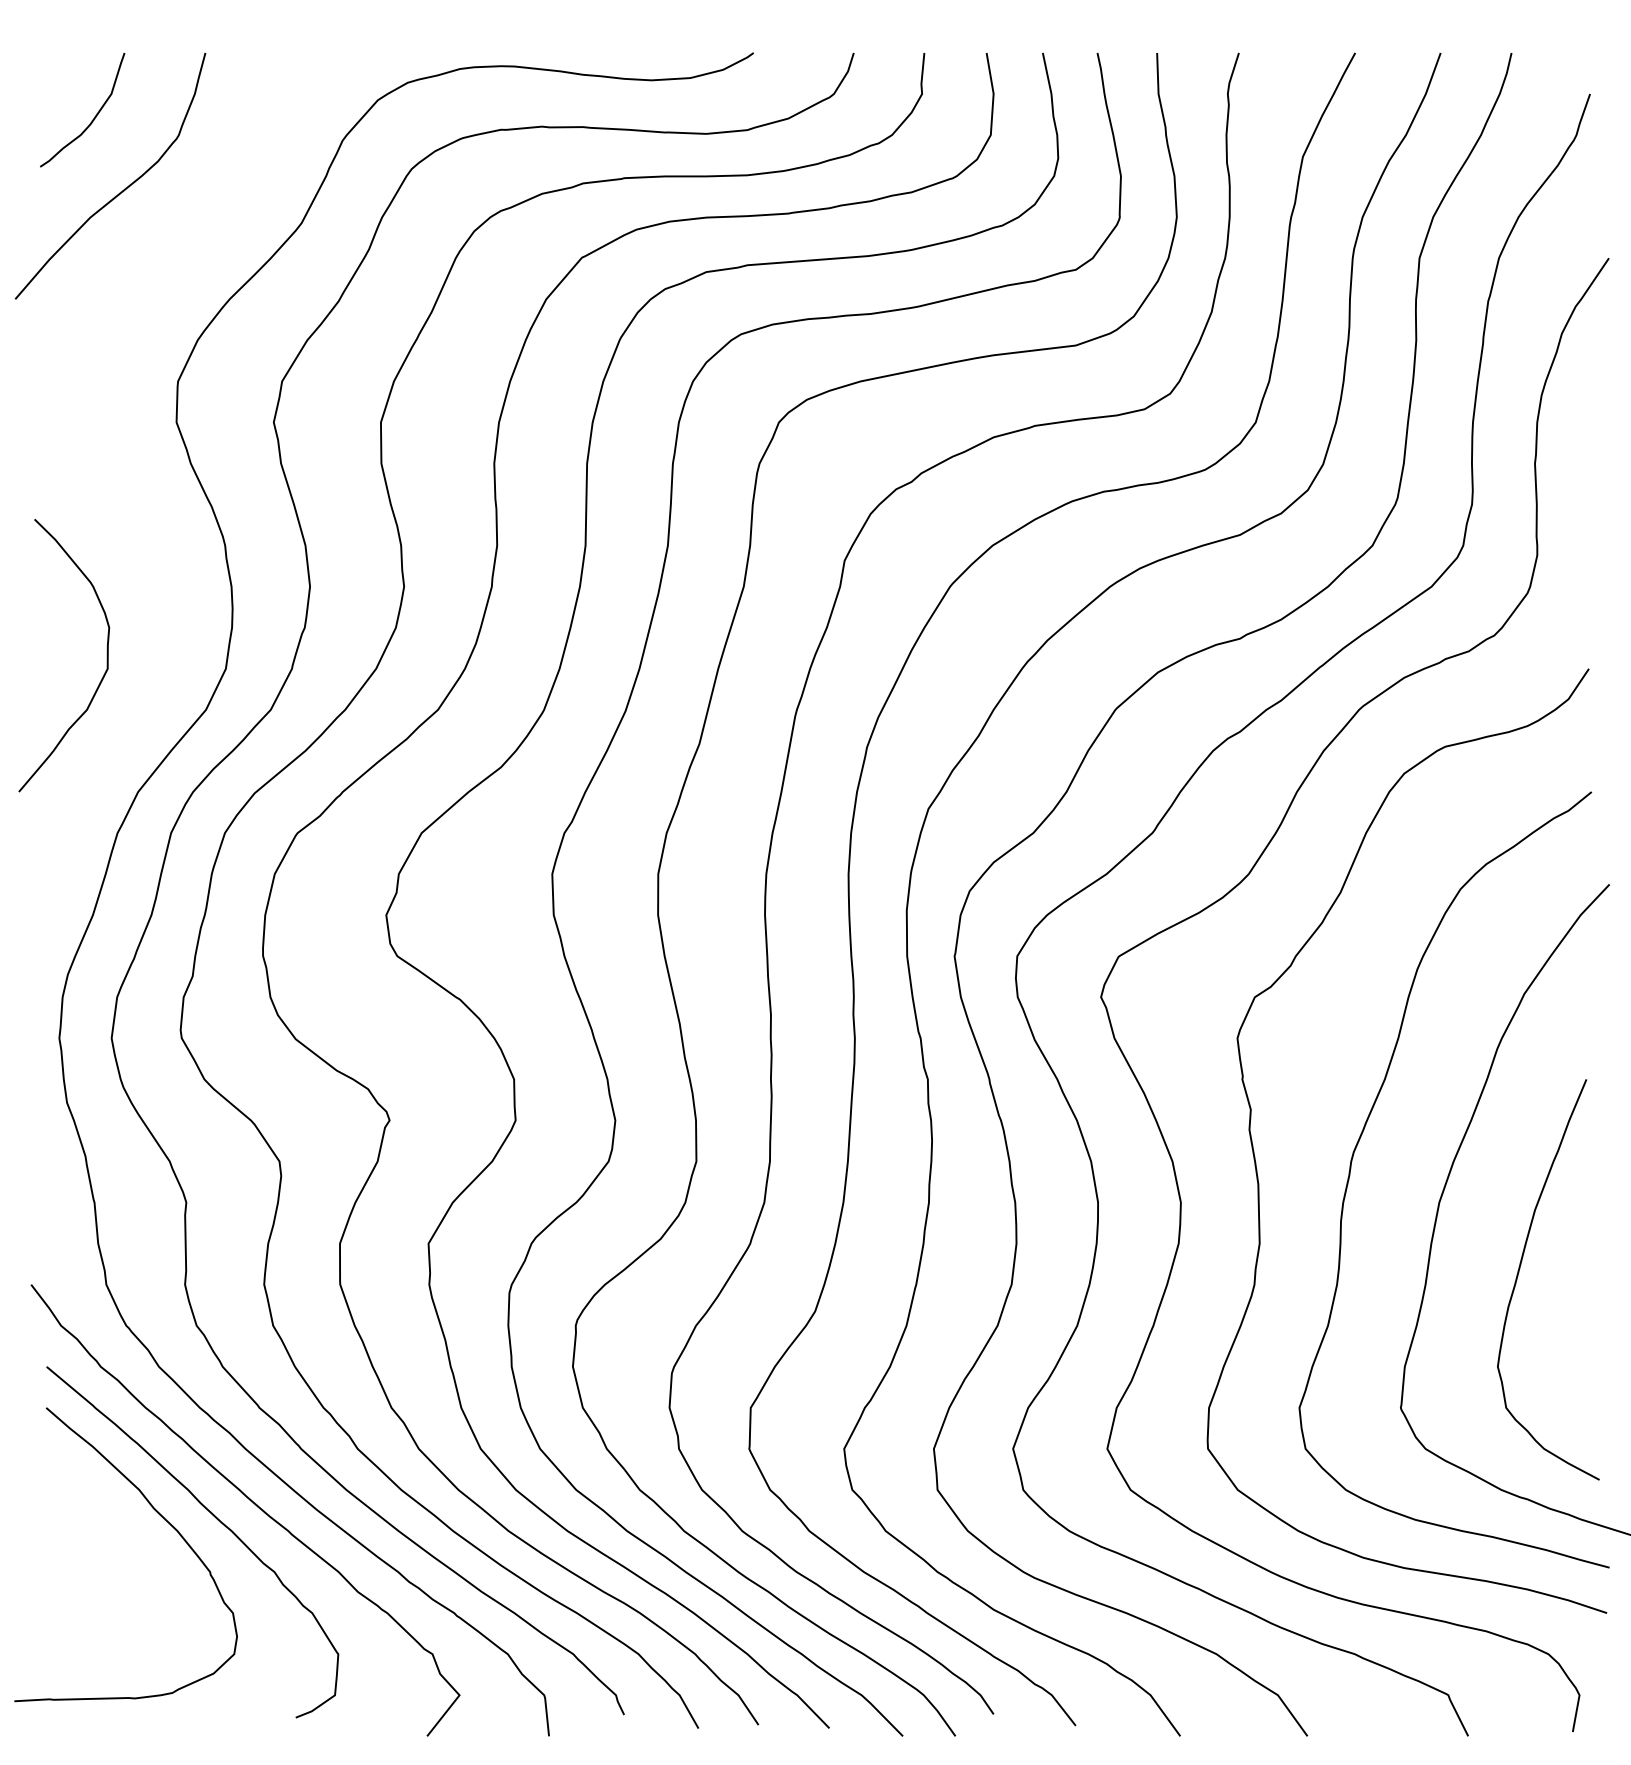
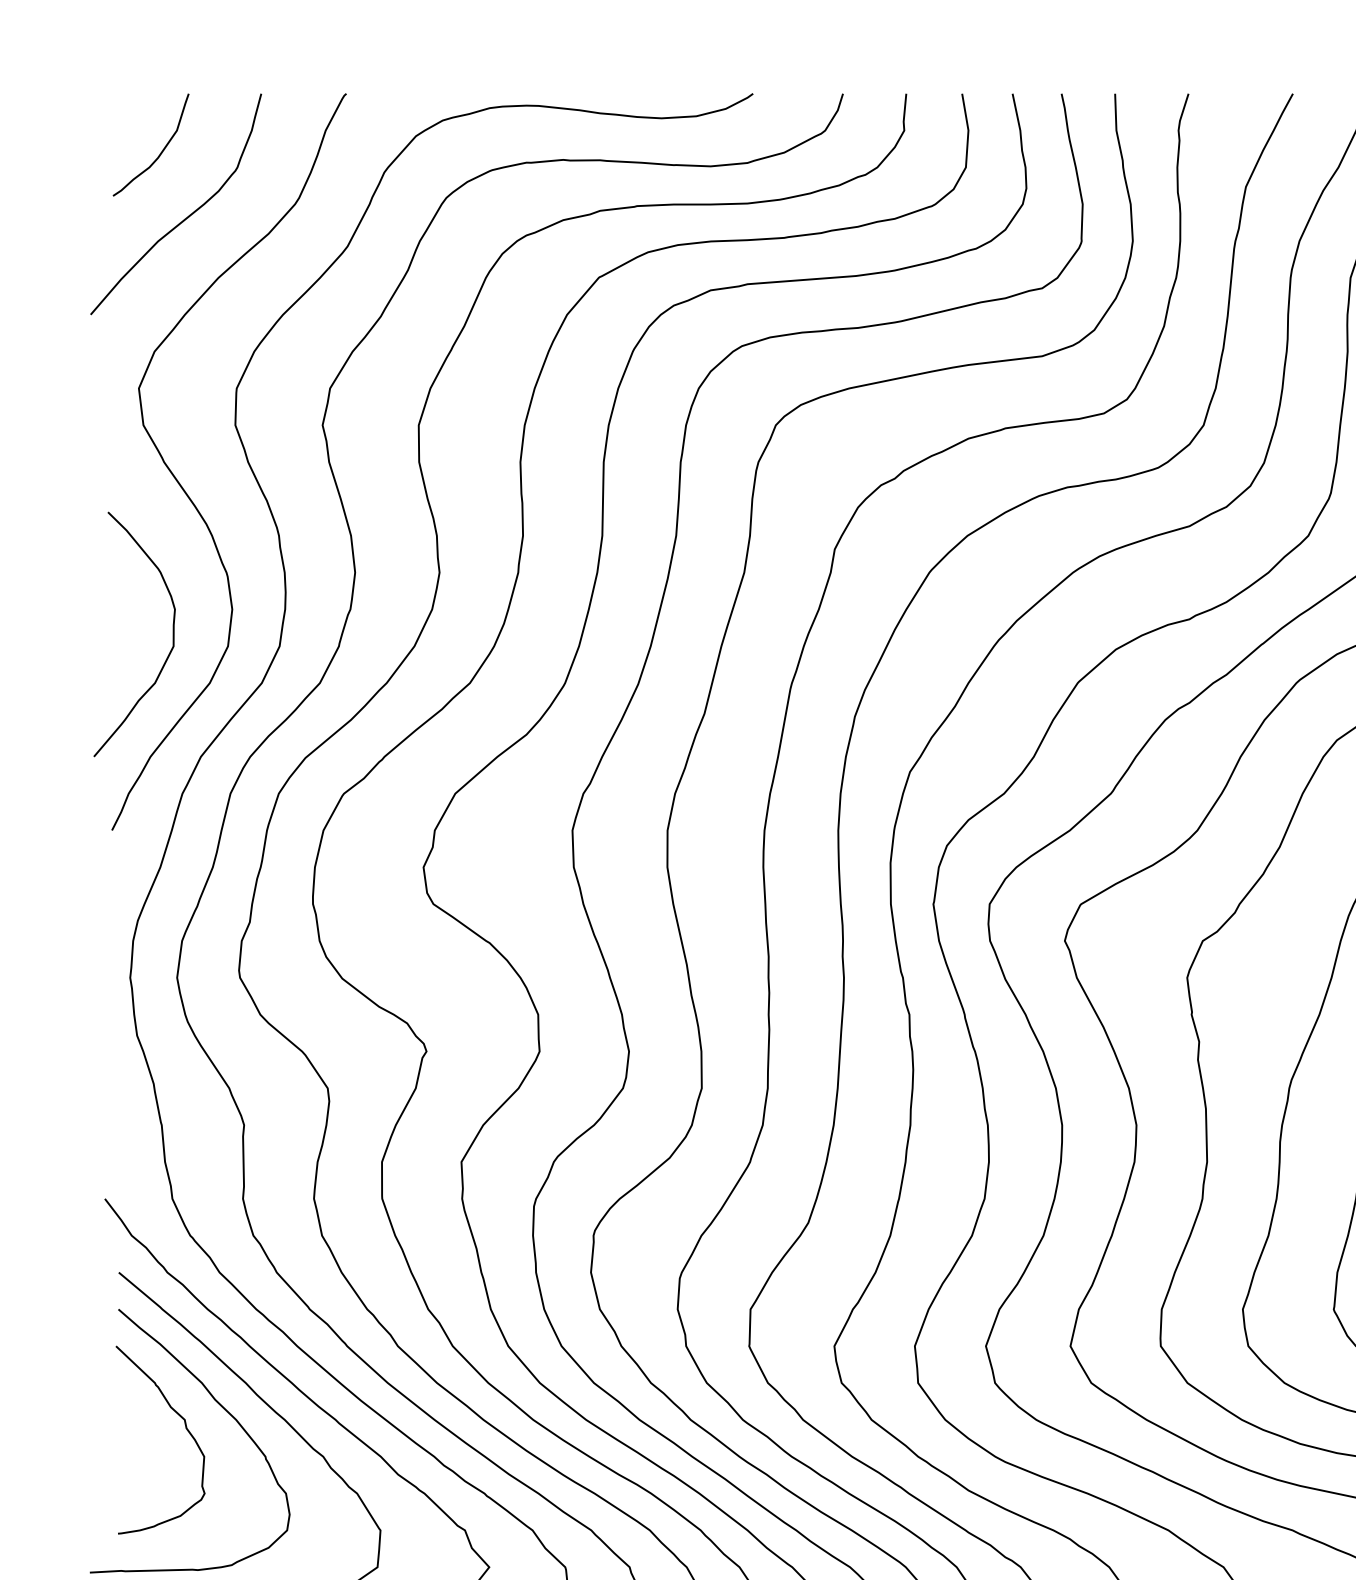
curve: (121, 496) -> (185, 491), added
curve: (121, 1541) -> (185, 1429), added

